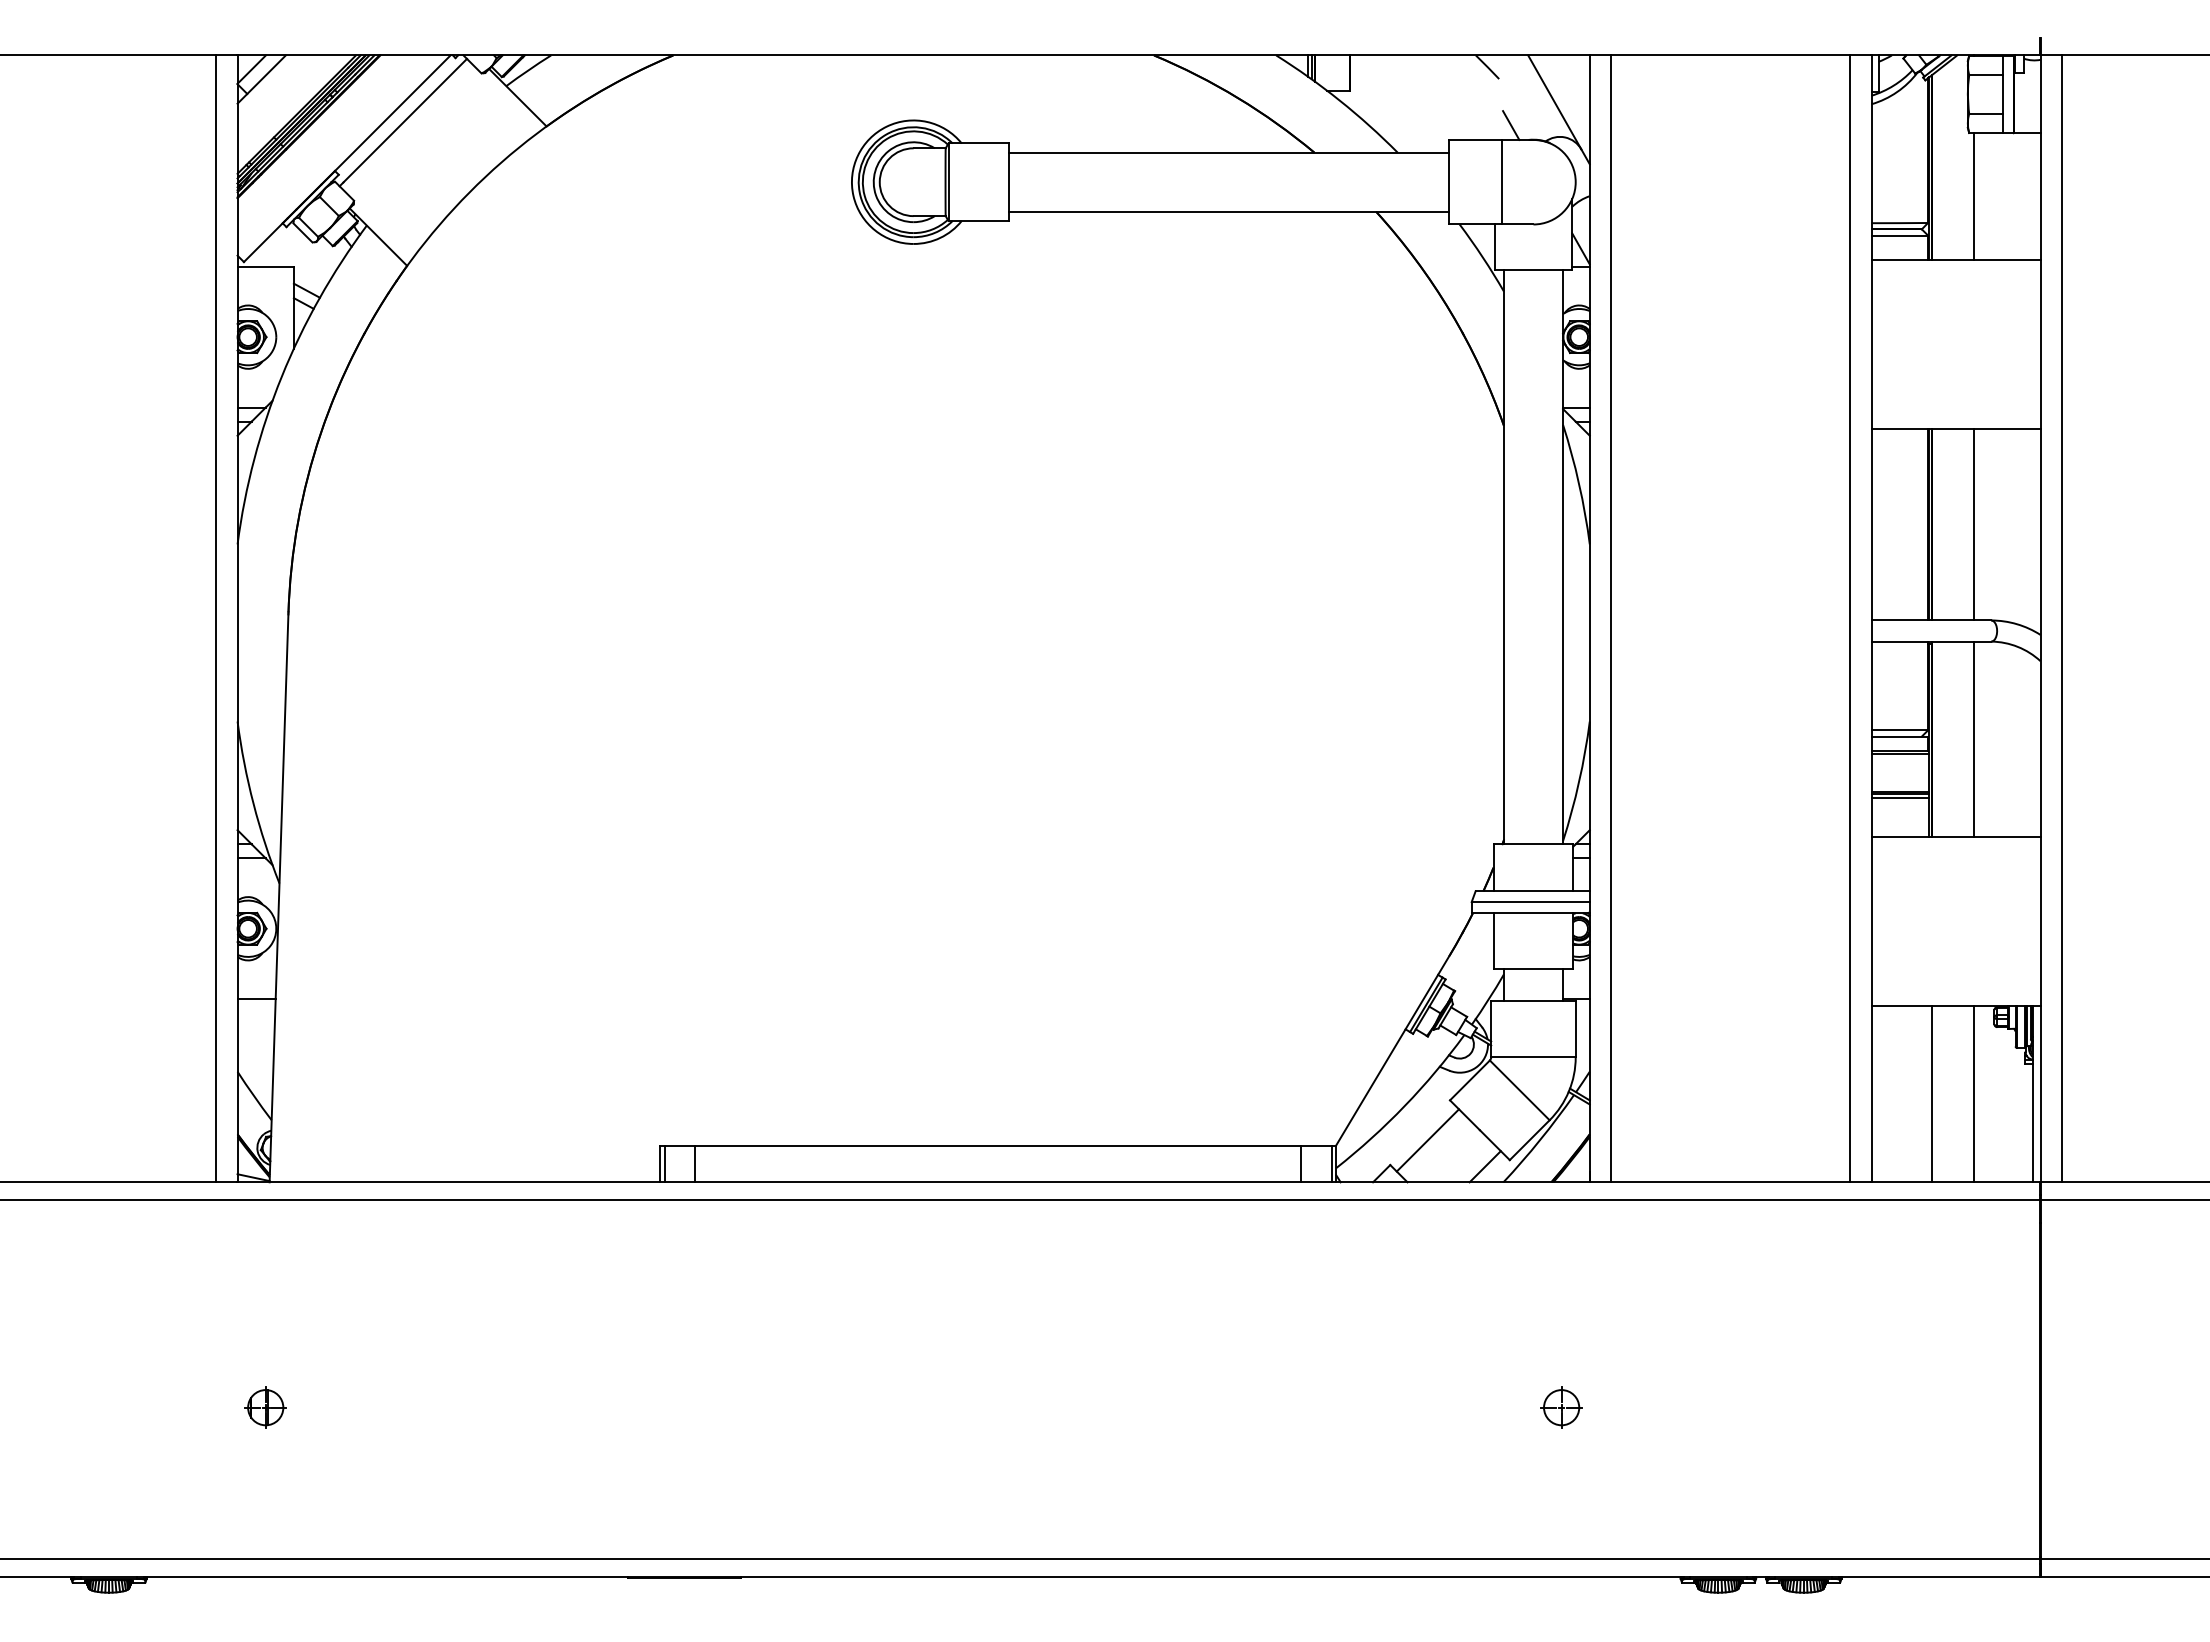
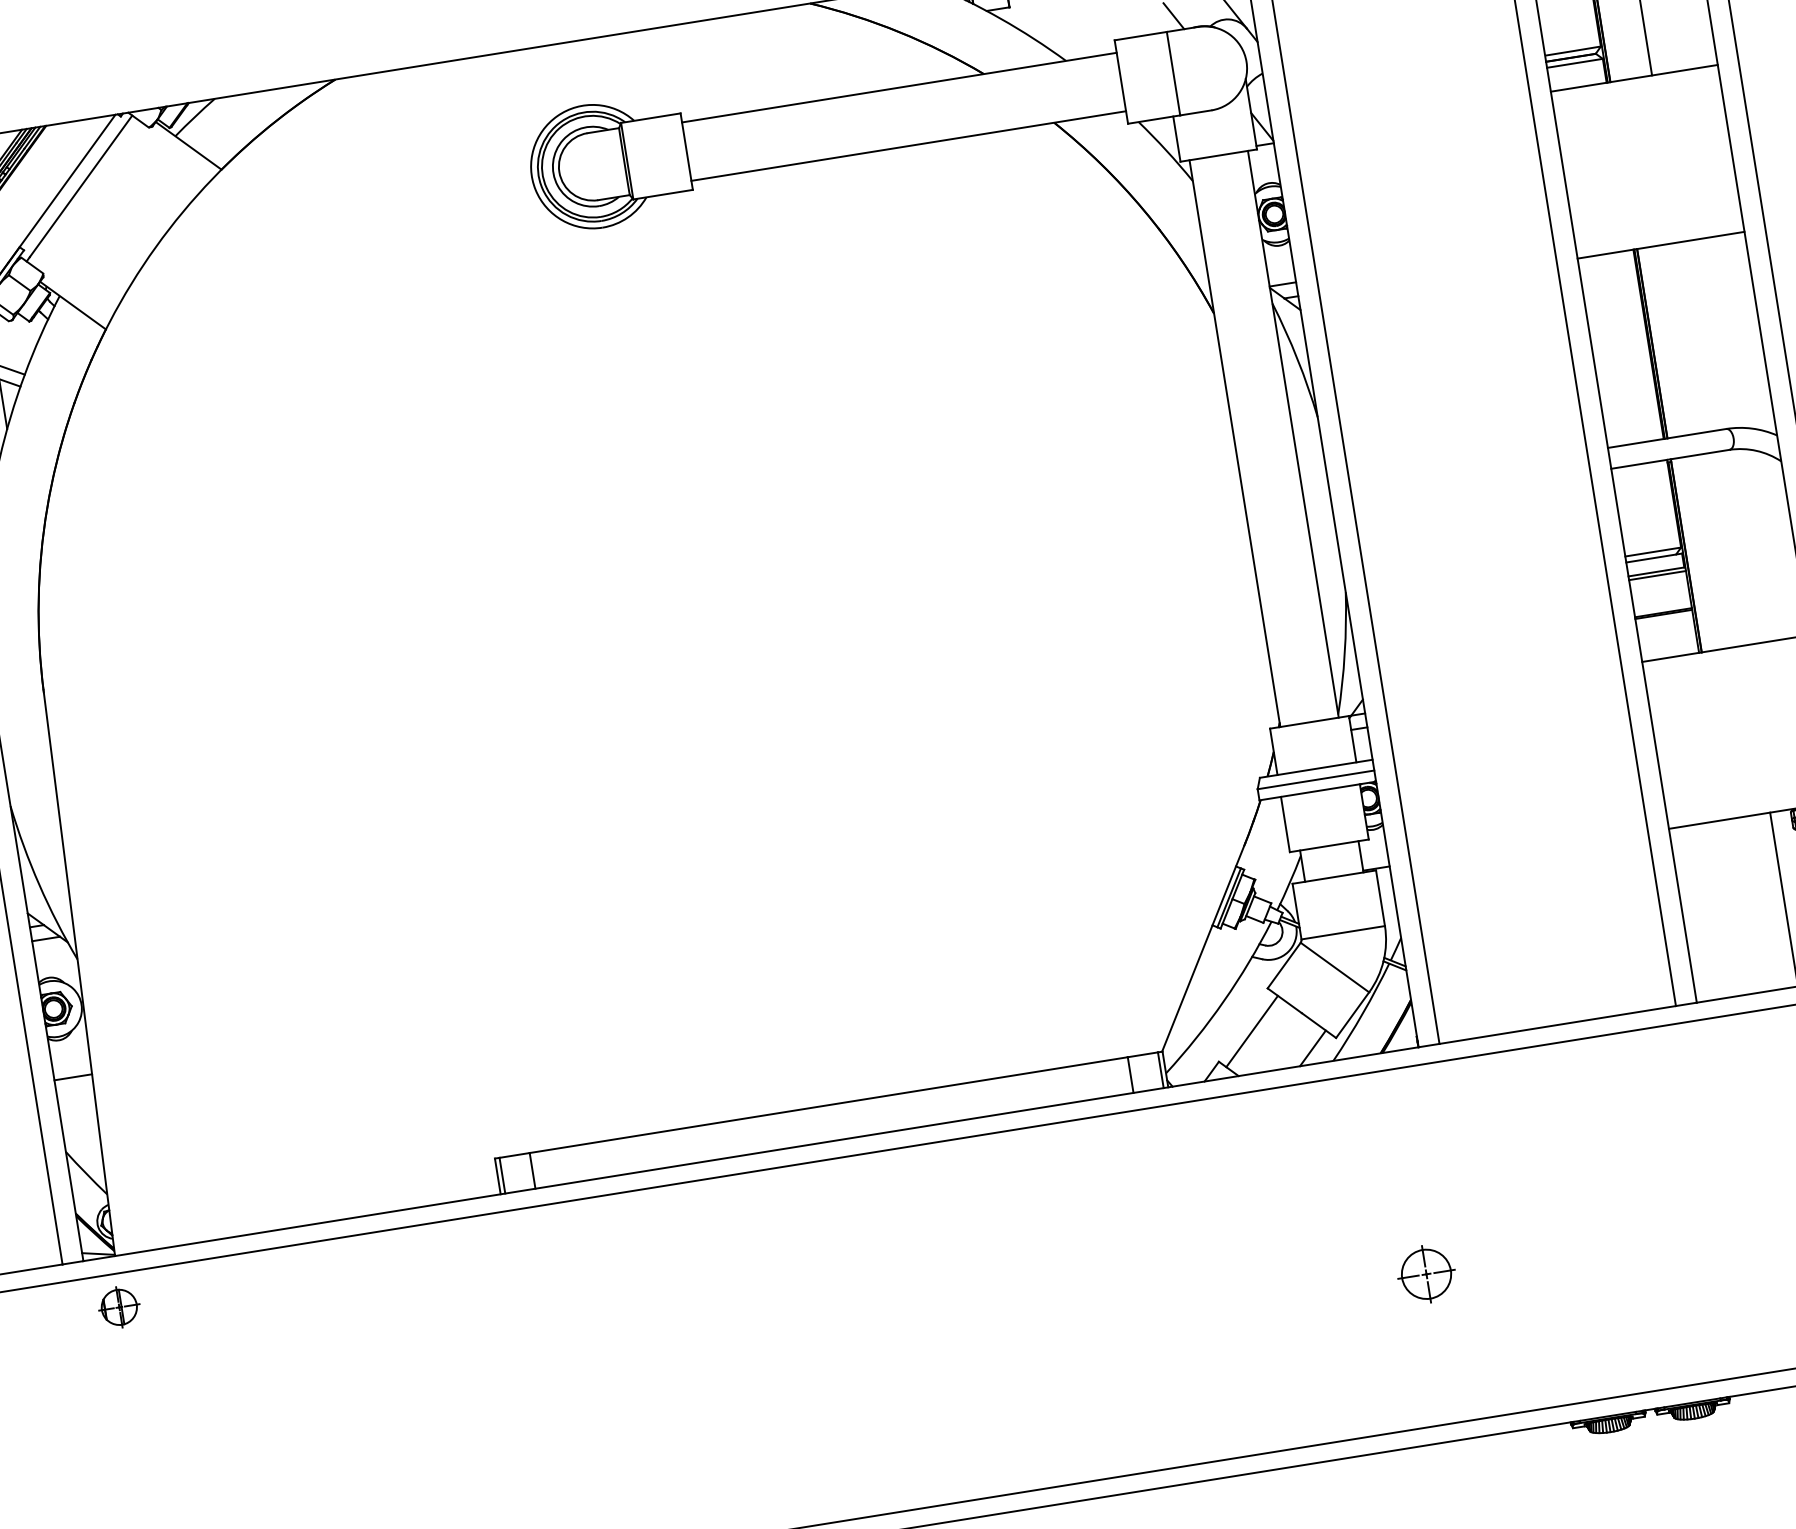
line: (1974, 524) -> (1694, 336), removed
line: (1974, 739) -> (1728, 549), removed
line: (1900, 798) -> (1664, 619), removed
line: (1931, 1094) -> (1742, 906), removed
part: (265, 1407) -> (119, 1307), moved
part: (1561, 1407) -> (1426, 1274), size x1.4

